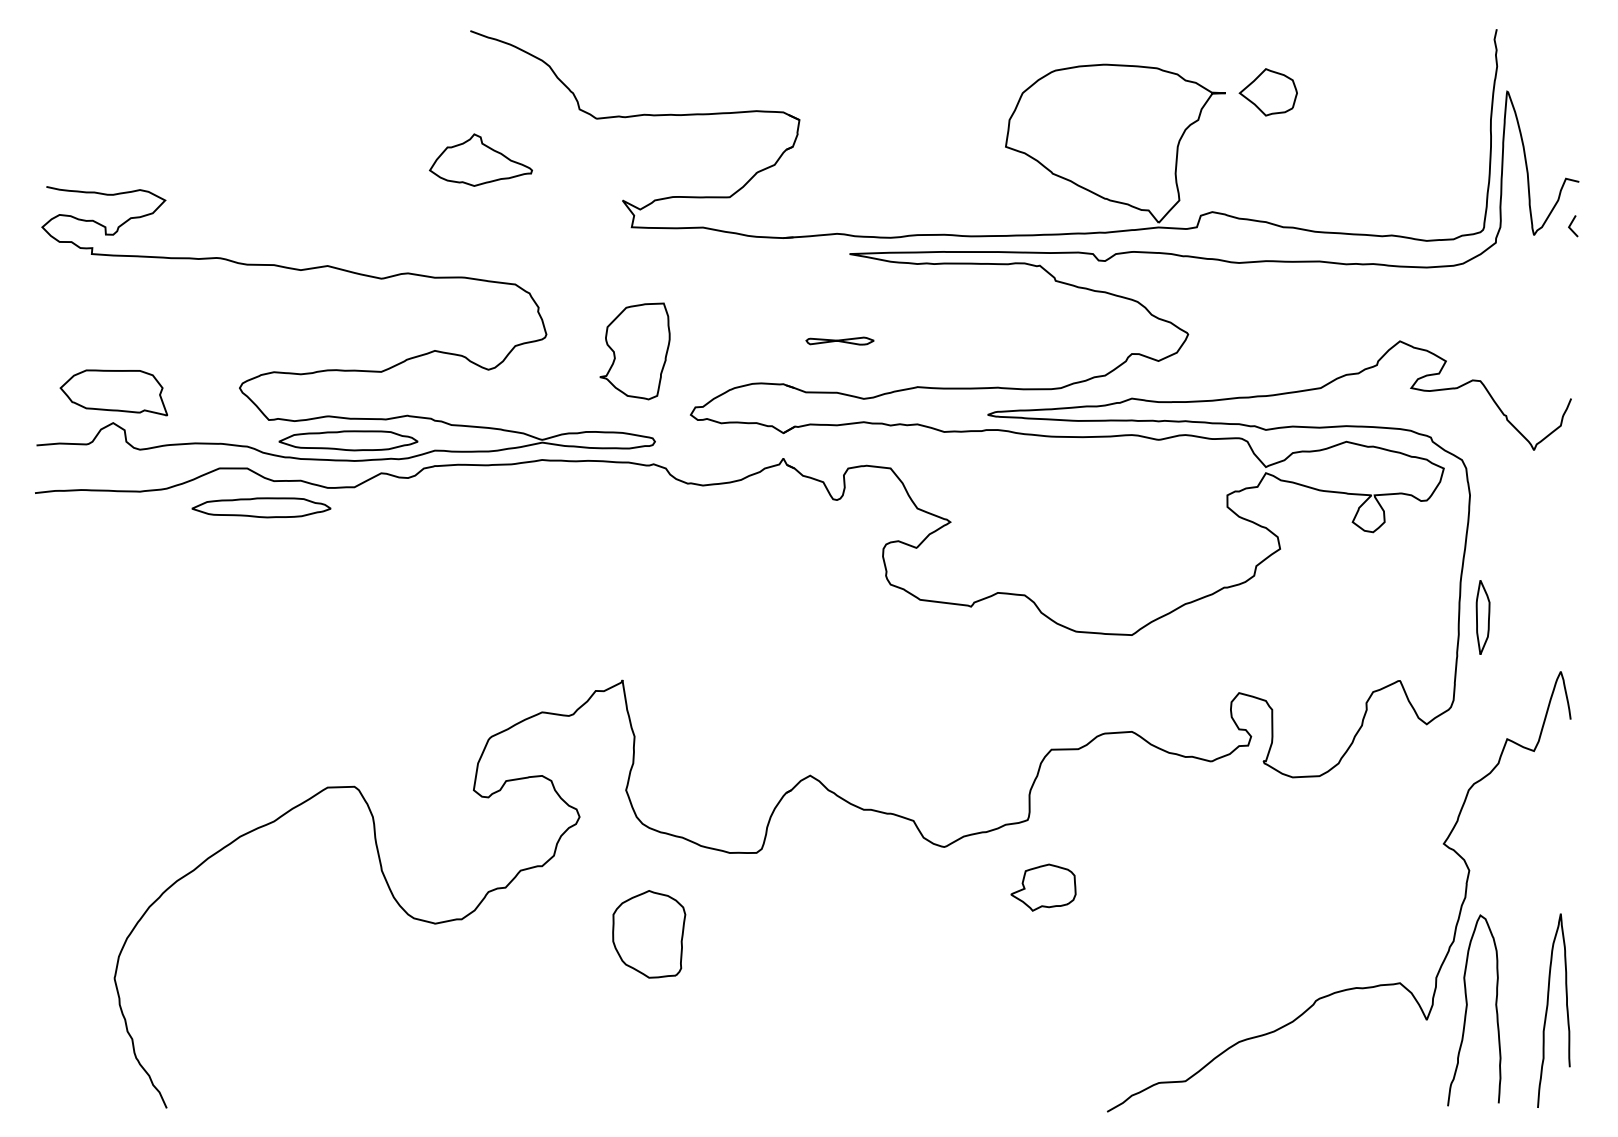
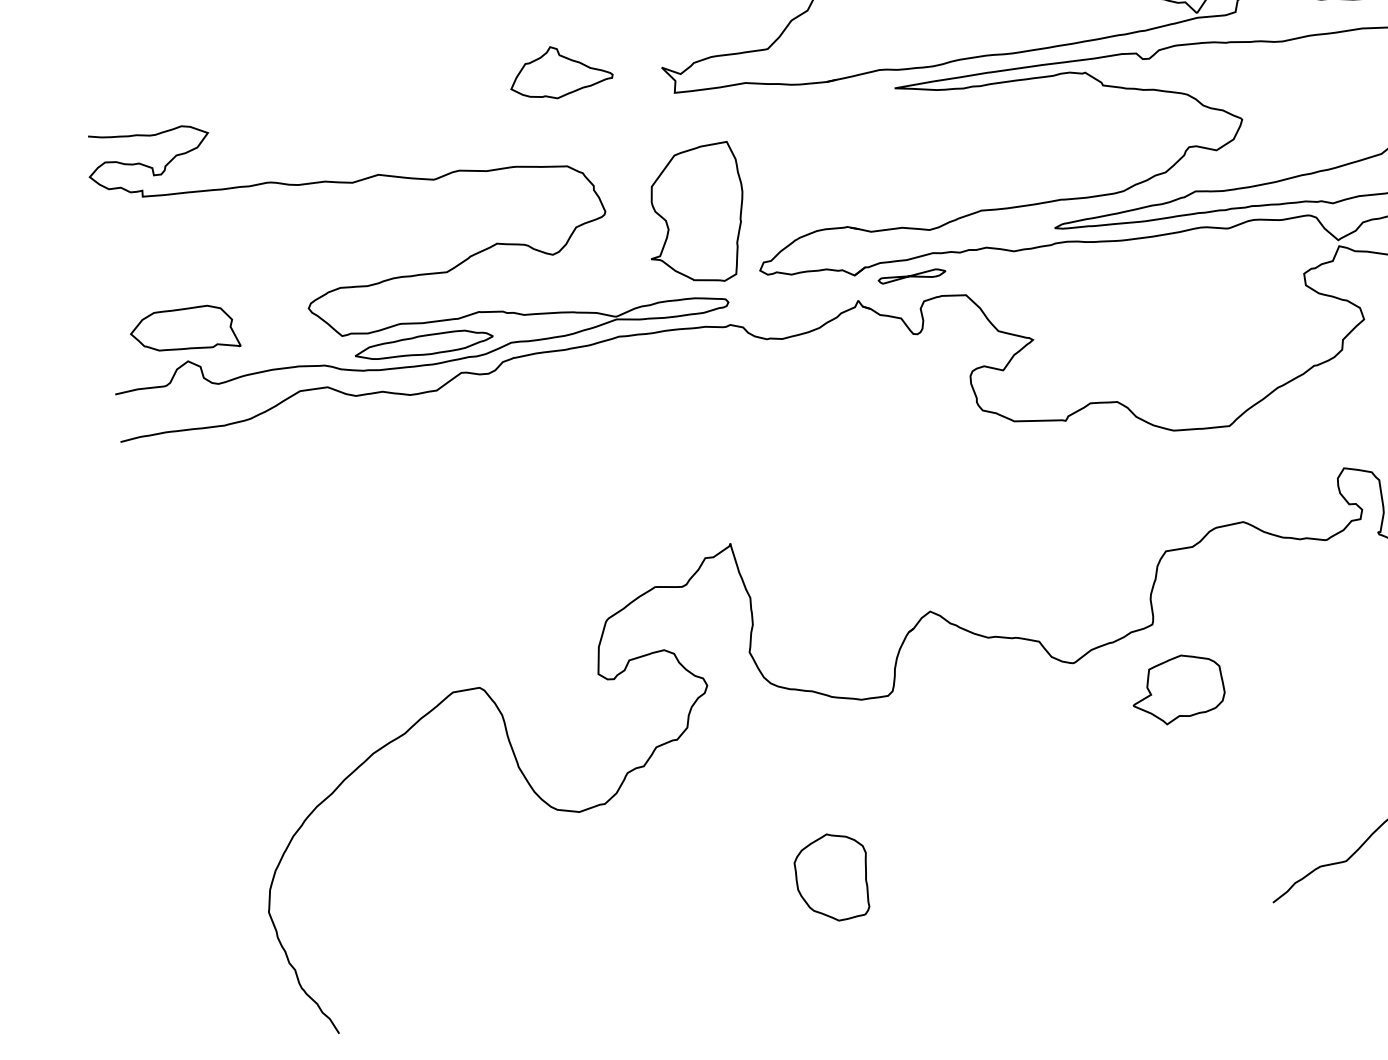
part: (480, 159) -> (559, 71), moved
part: (839, 340) -> (911, 275), moved
part: (634, 351) -> (695, 215), size x1.43
part: (261, 507) -> (347, 423), removed
part: (1043, 887) -> (1177, 689), size x1.43
part: (649, 934) -> (833, 877), moved

